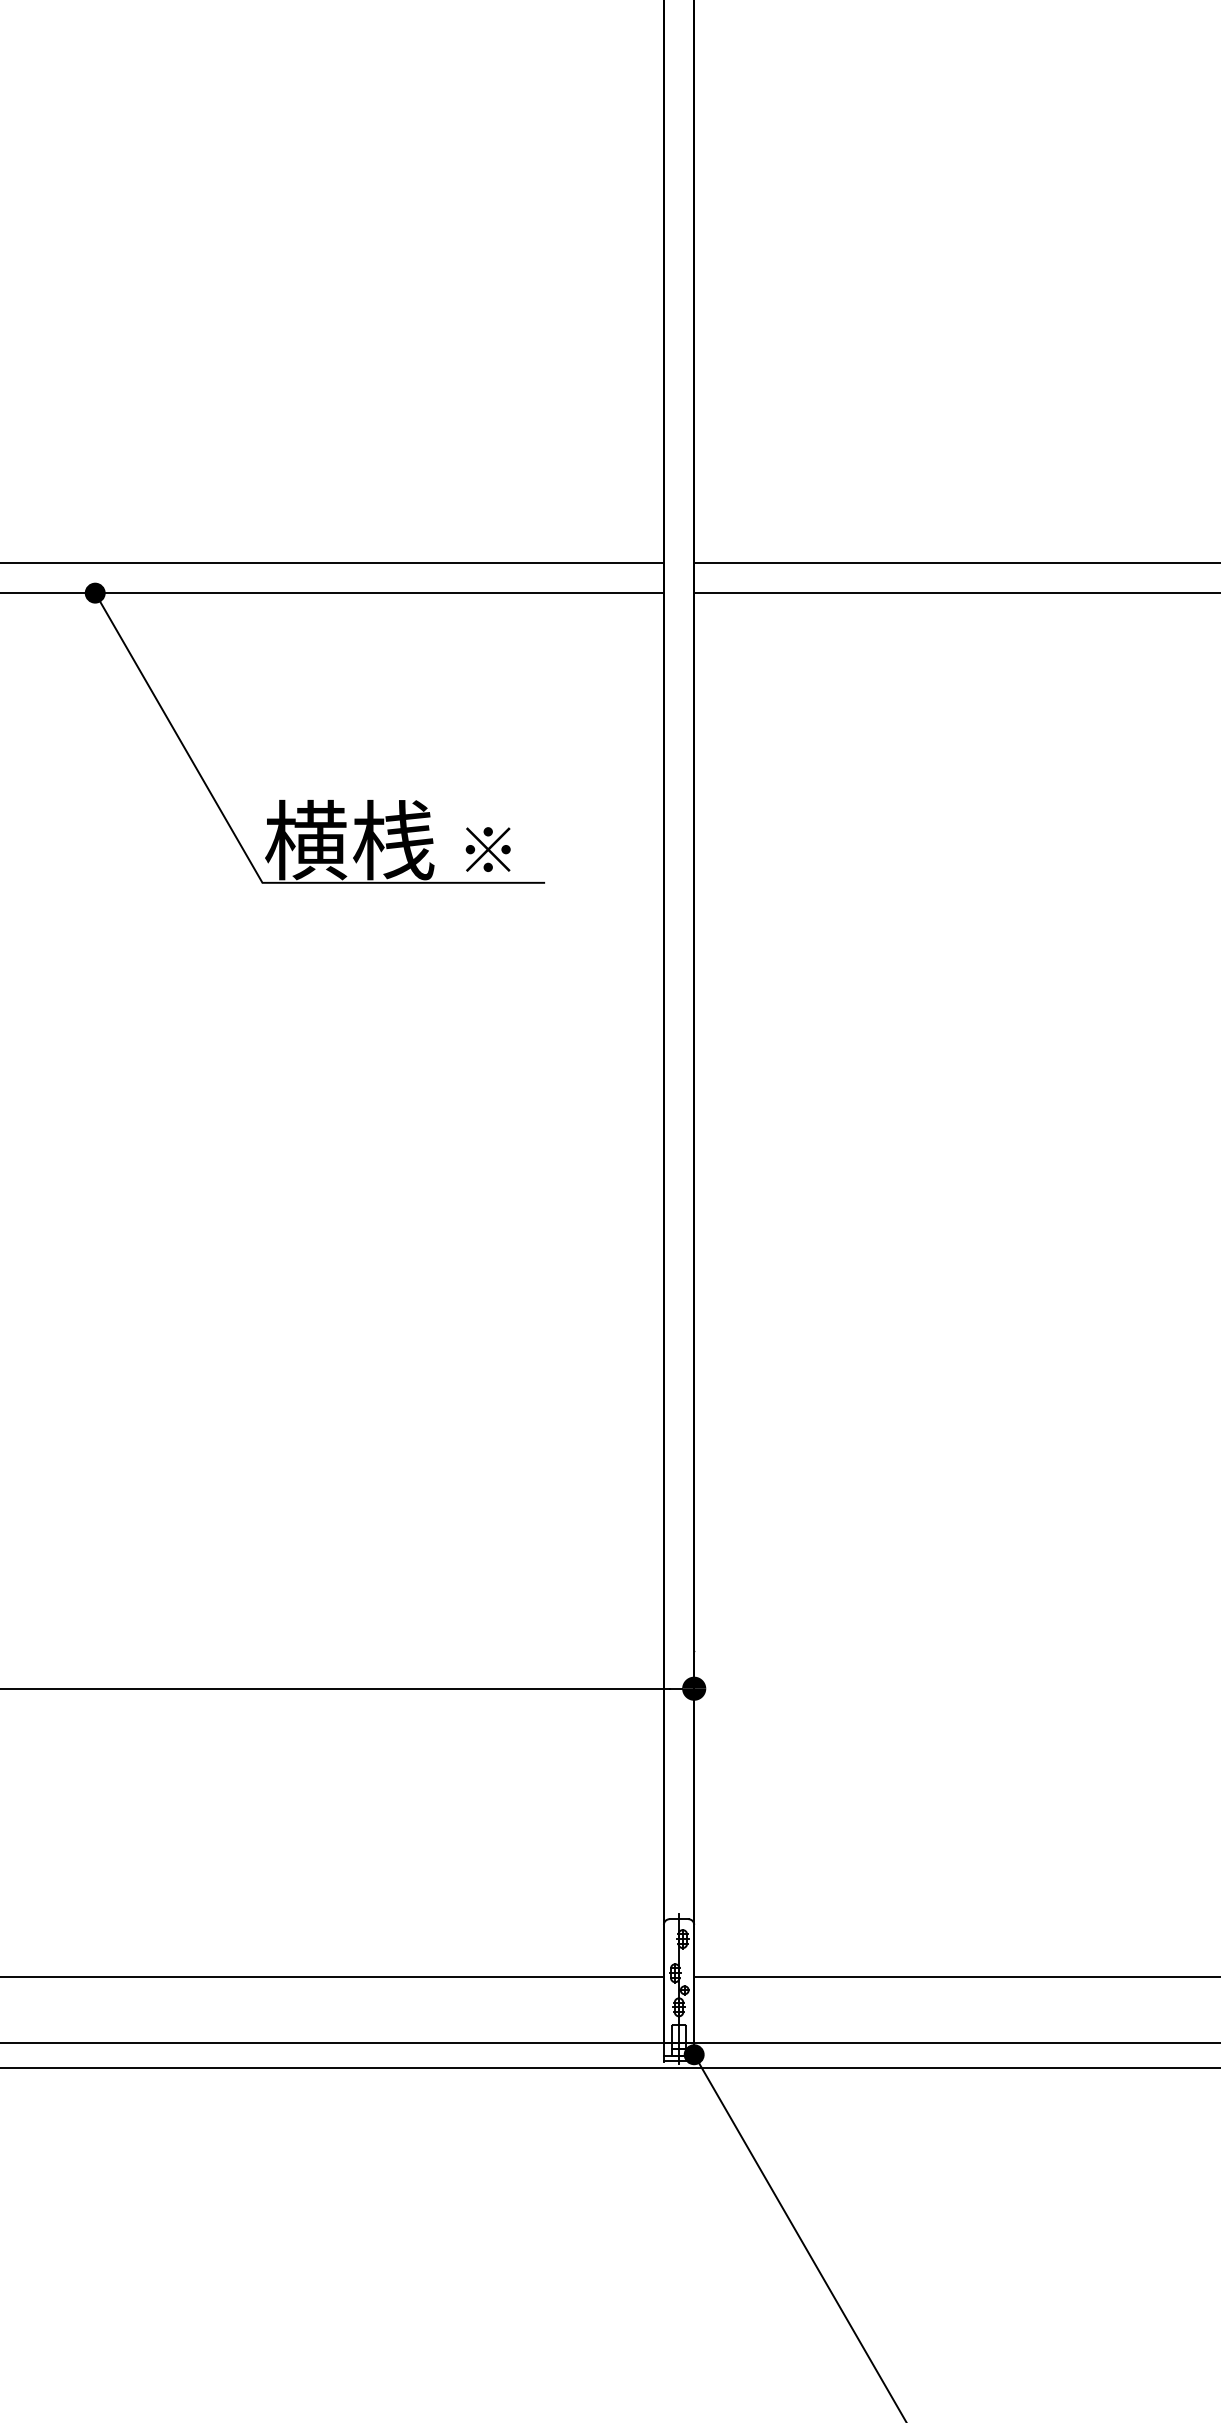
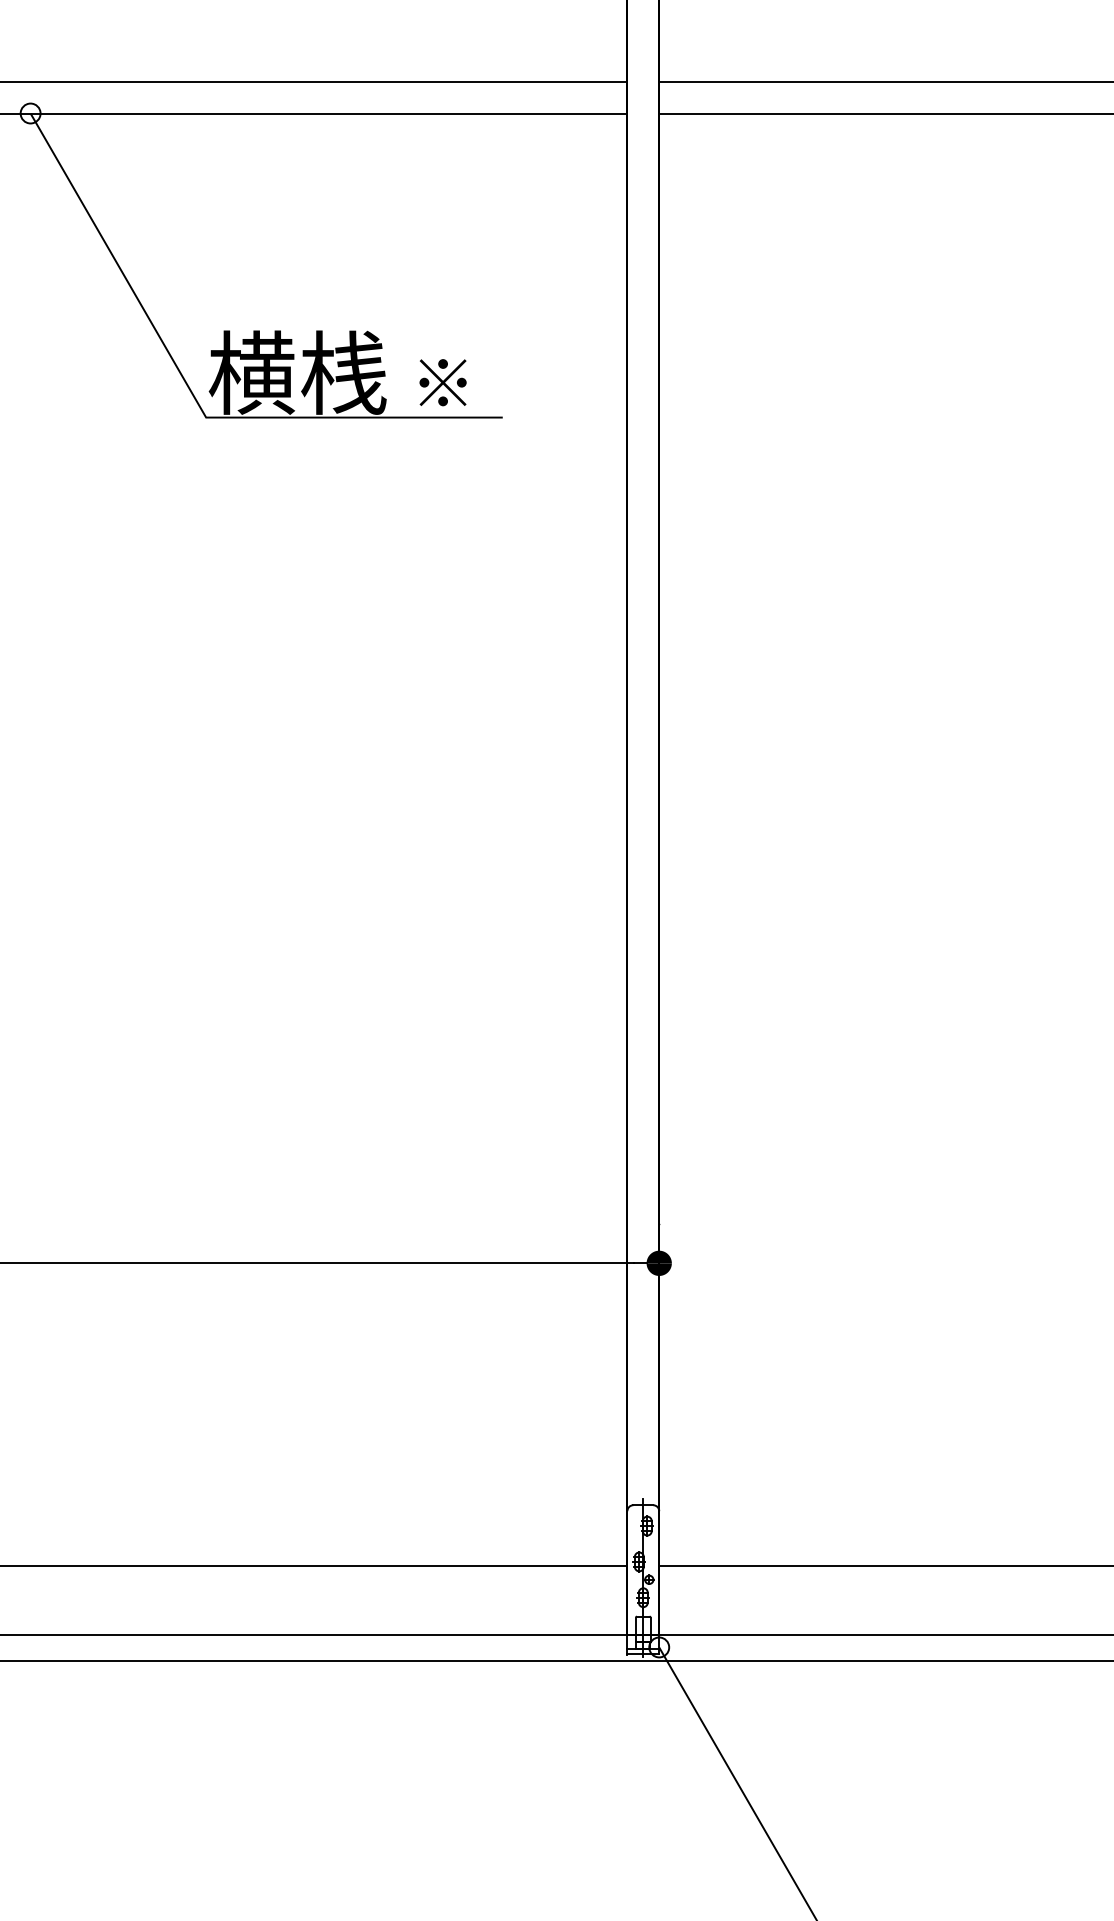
fill: (94, 592) -> (29, 112), removed
fill: (693, 2054) -> (658, 1647), removed

